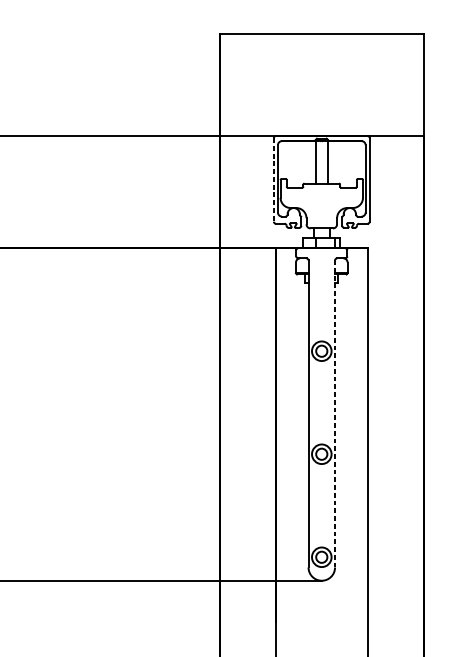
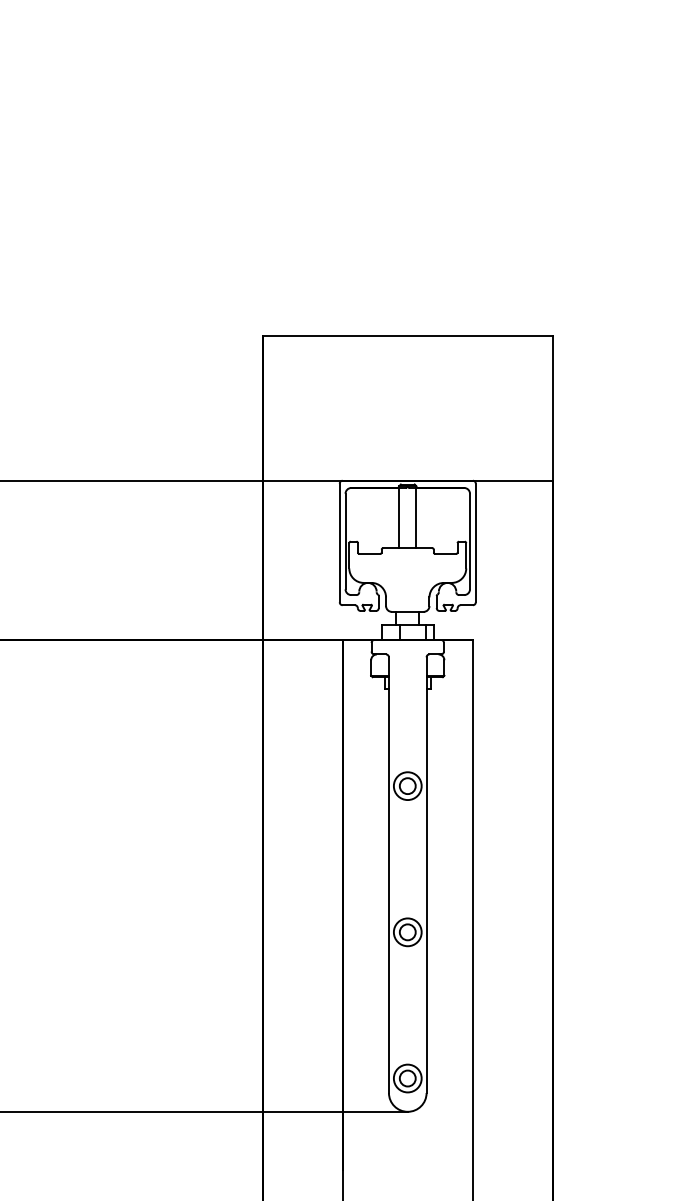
line: (273, 180) -> (339, 543), dashed -> solid
line: (334, 414) -> (426, 875), dashed -> solid

